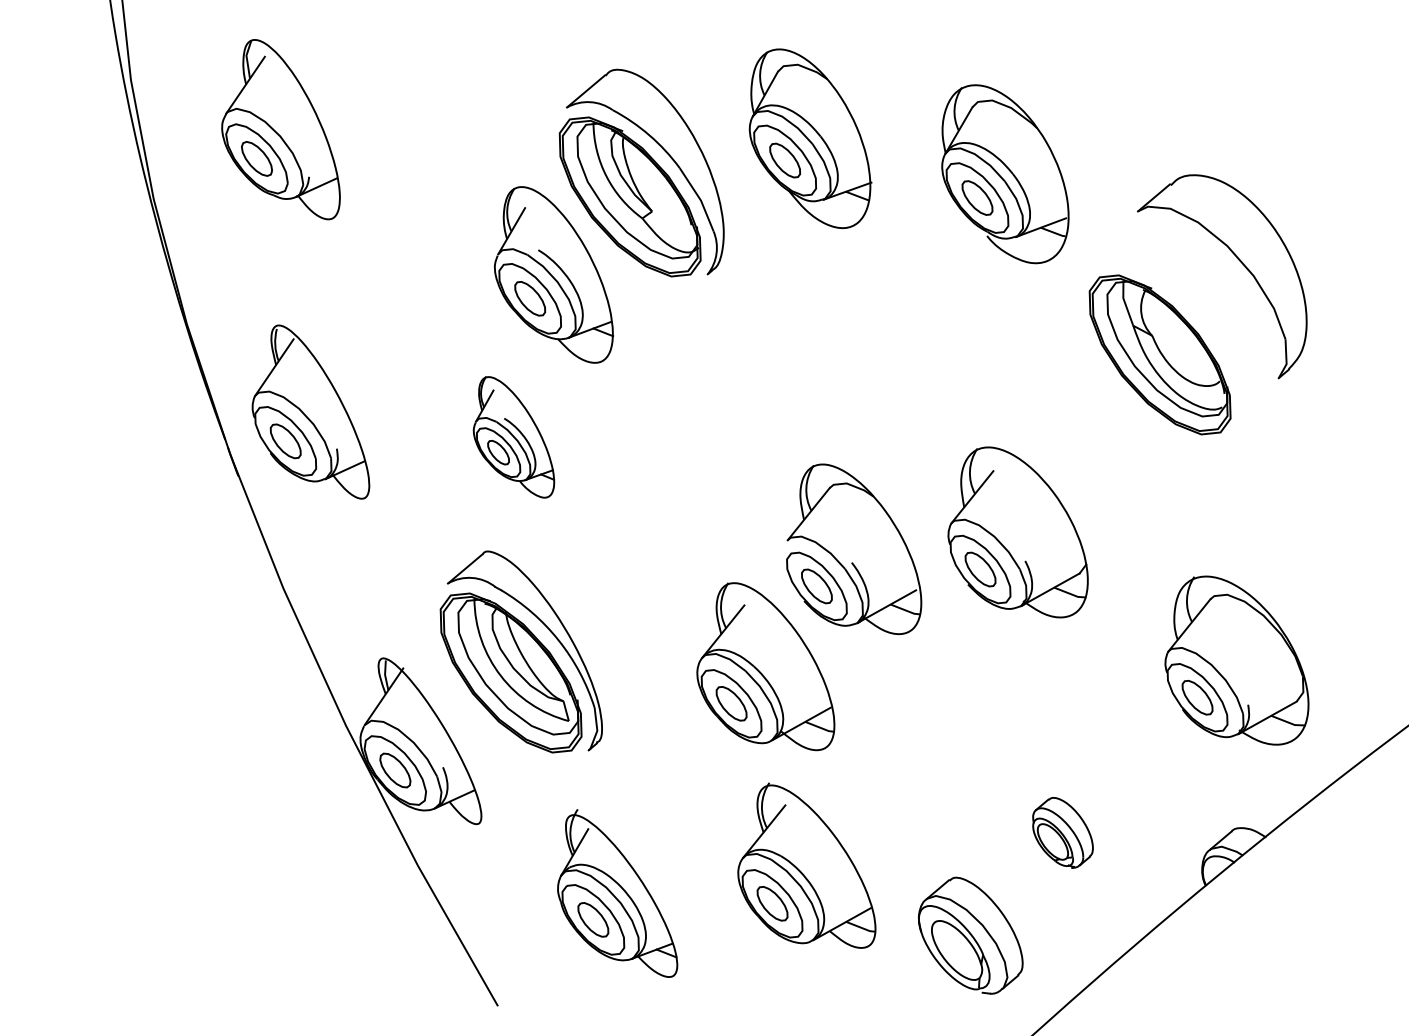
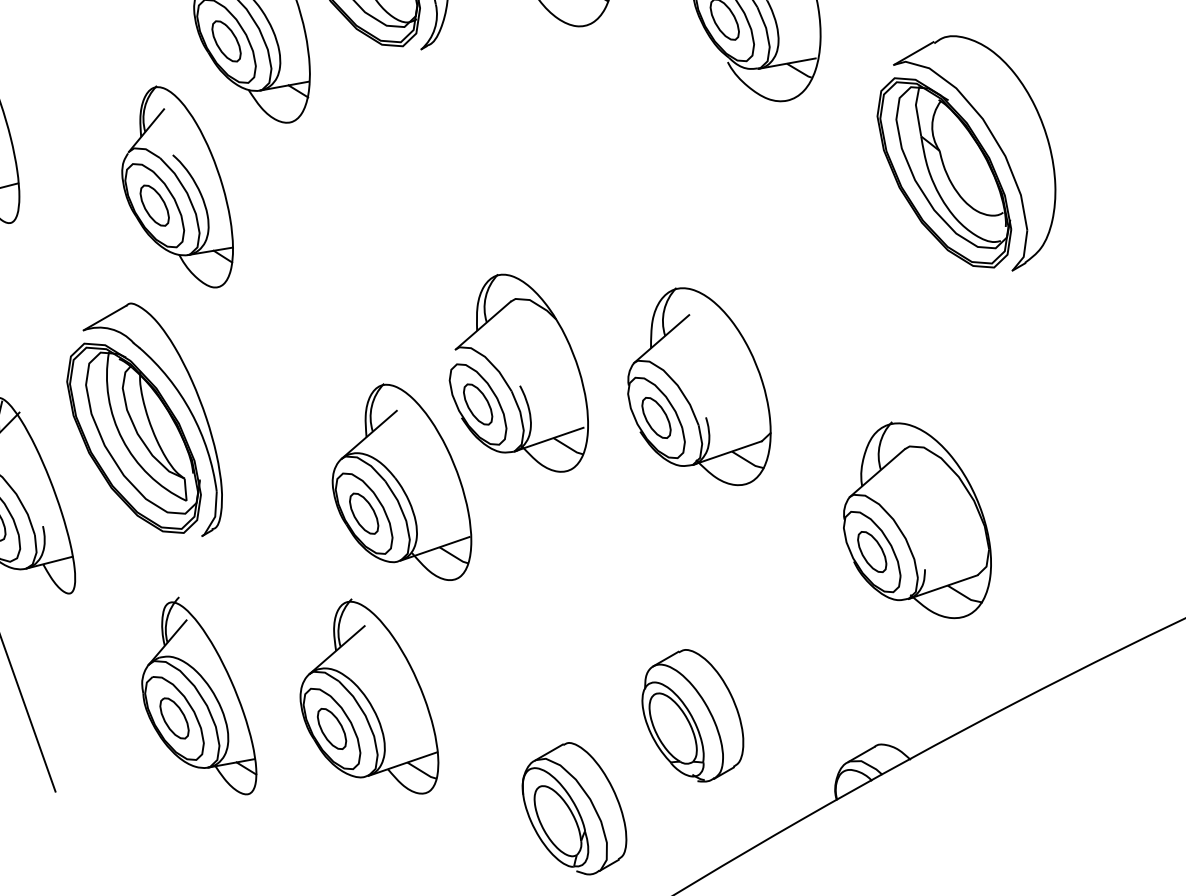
part: (1159, 354) -> (943, 172), moved
part: (513, 437) -> (181, 186), size x1.43
part: (1236, 660) -> (921, 519), moved
part: (1062, 832) -> (693, 715), size x1.67
part: (806, 865) -> (375, 694), moved

